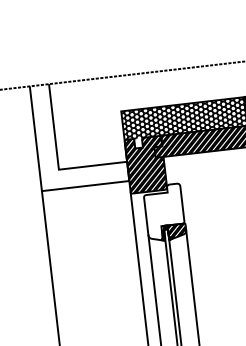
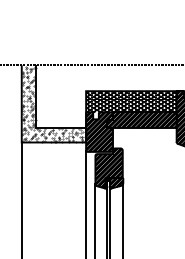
hatch: (78, 133) -> (53, 103), added
hatch: (163, 211) -> (108, 167), added

